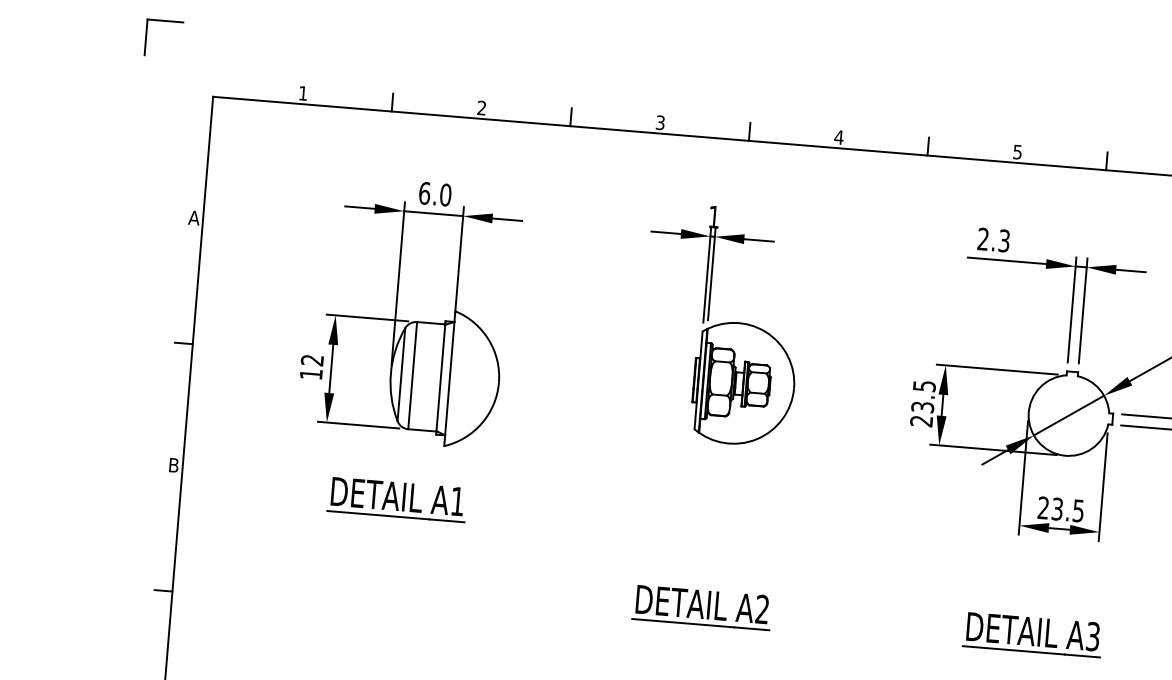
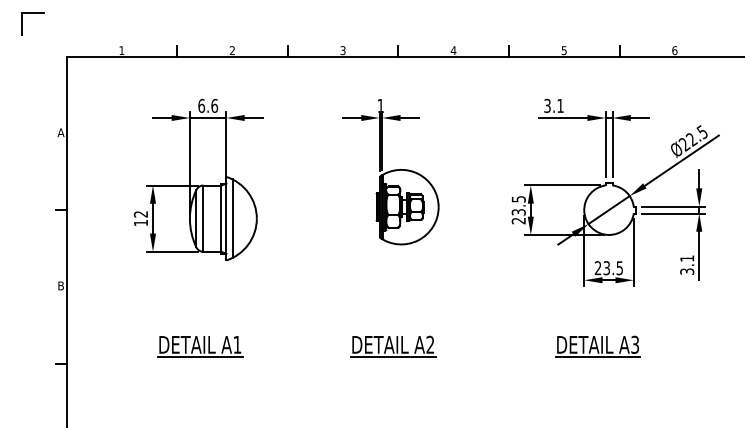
text: (445, 194) -> (214, 105), 6.0 -> 6.6
text: (993, 239) -> (553, 105), 2.3 -> 3.1
line: (459, 379) -> (232, 218), added
part: (397, 499) -> (200, 346), moved

